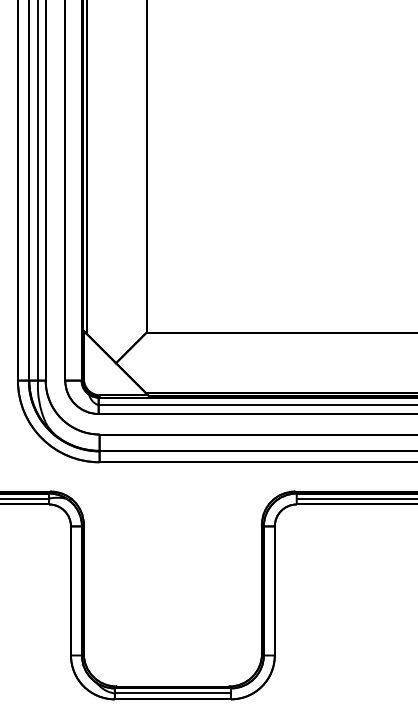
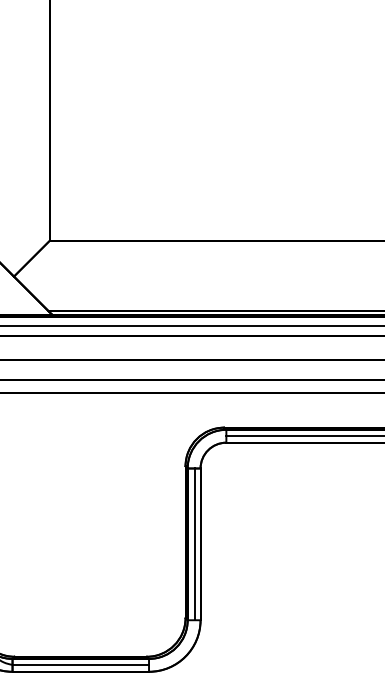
line: (269, 590) -> (194, 543), added

